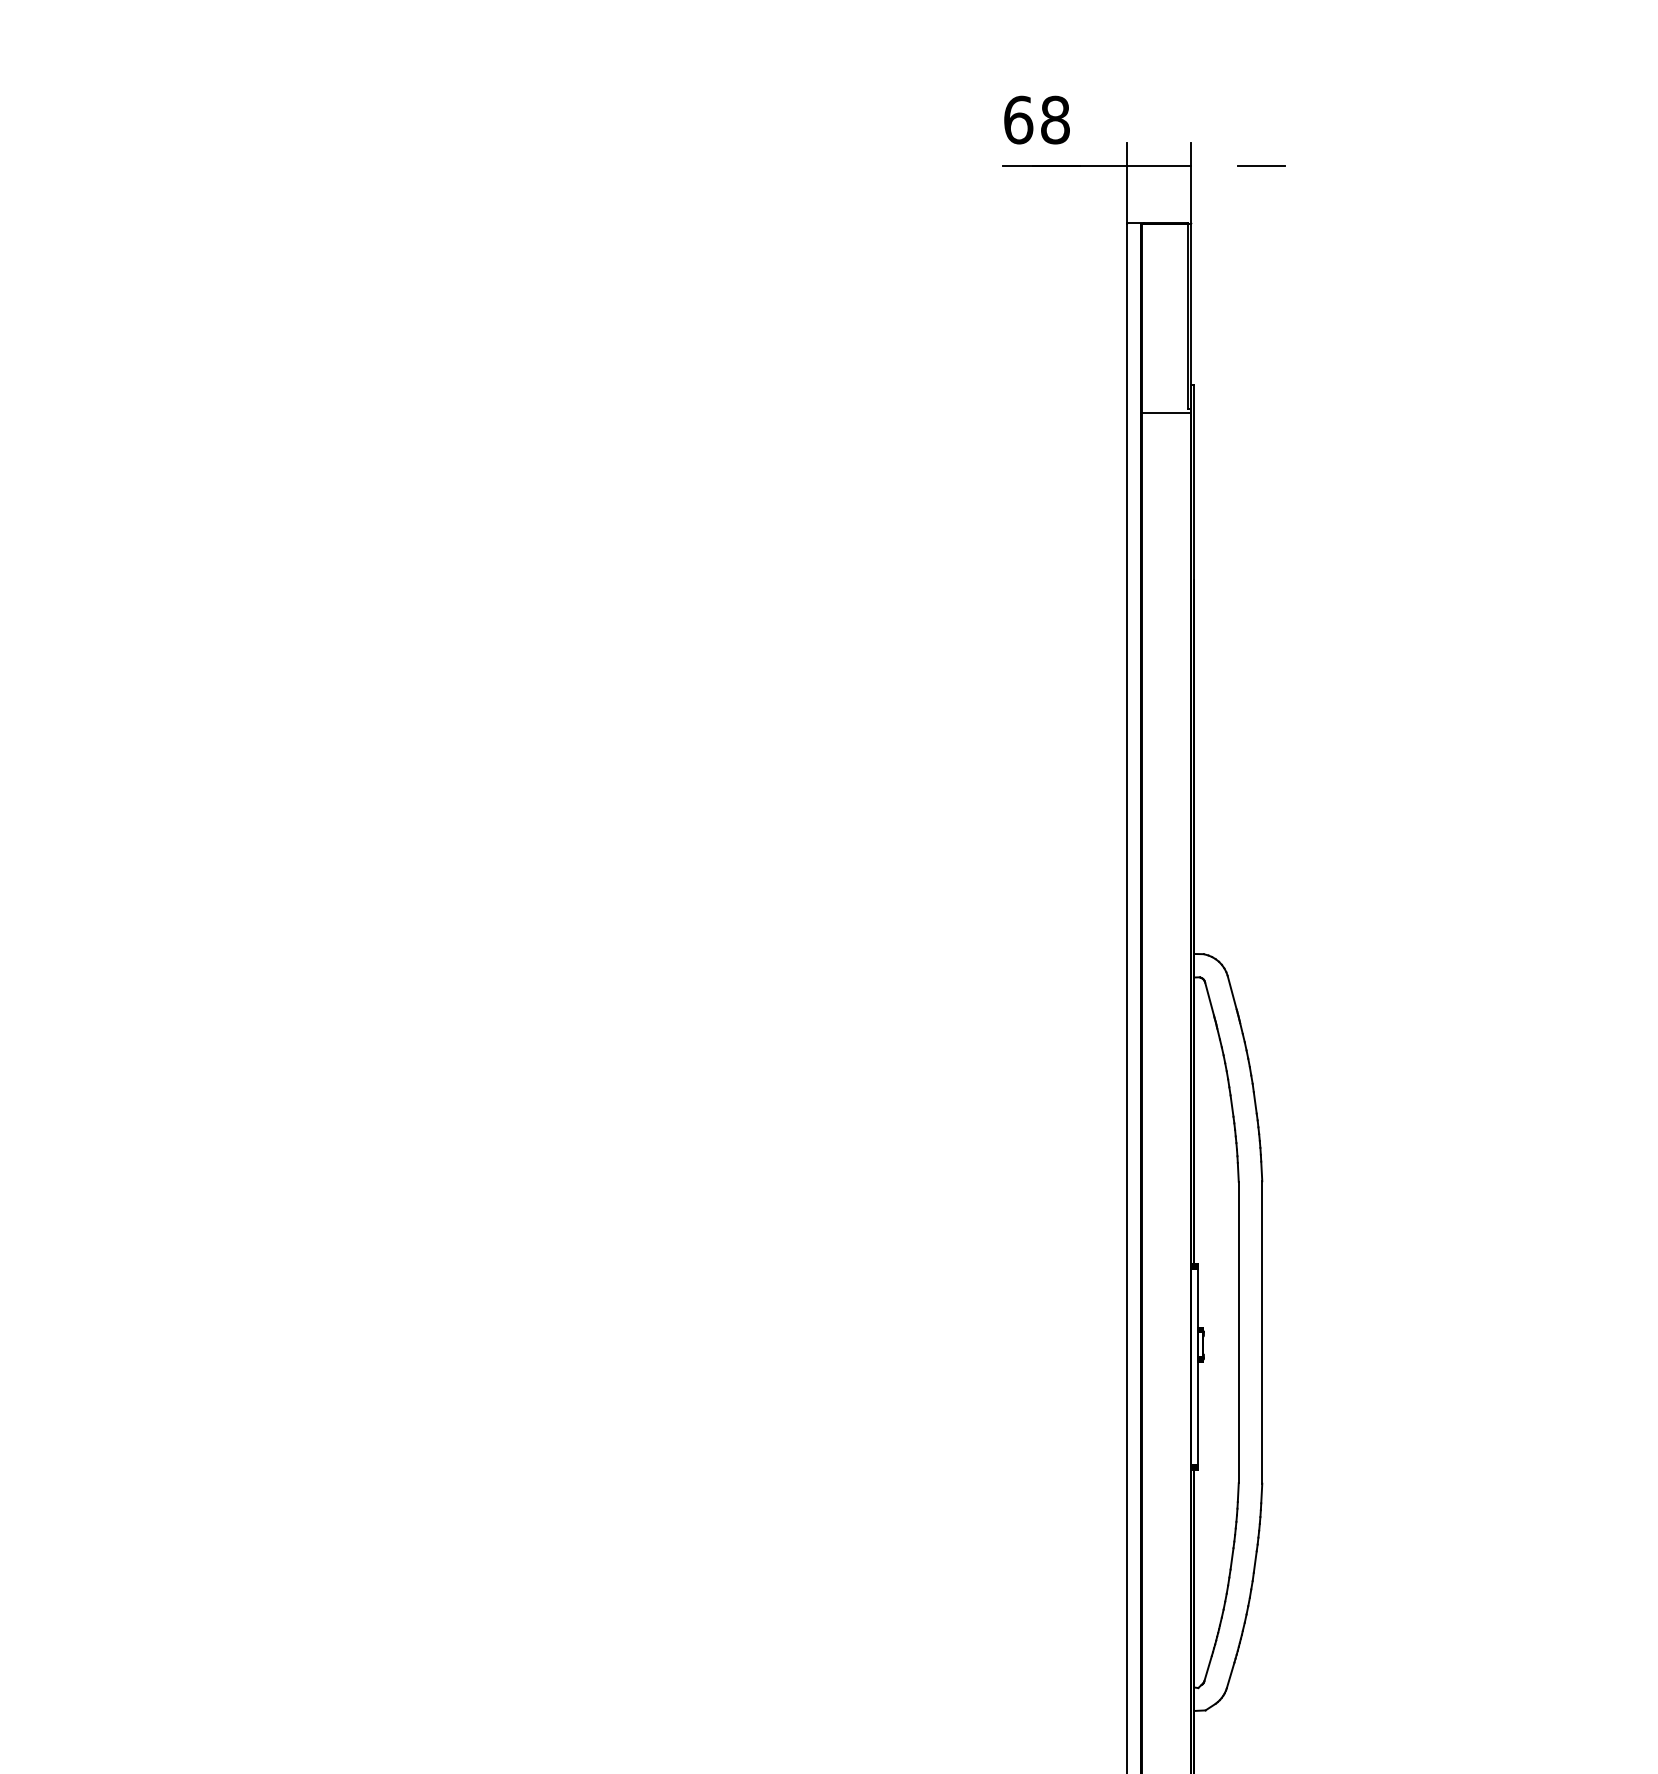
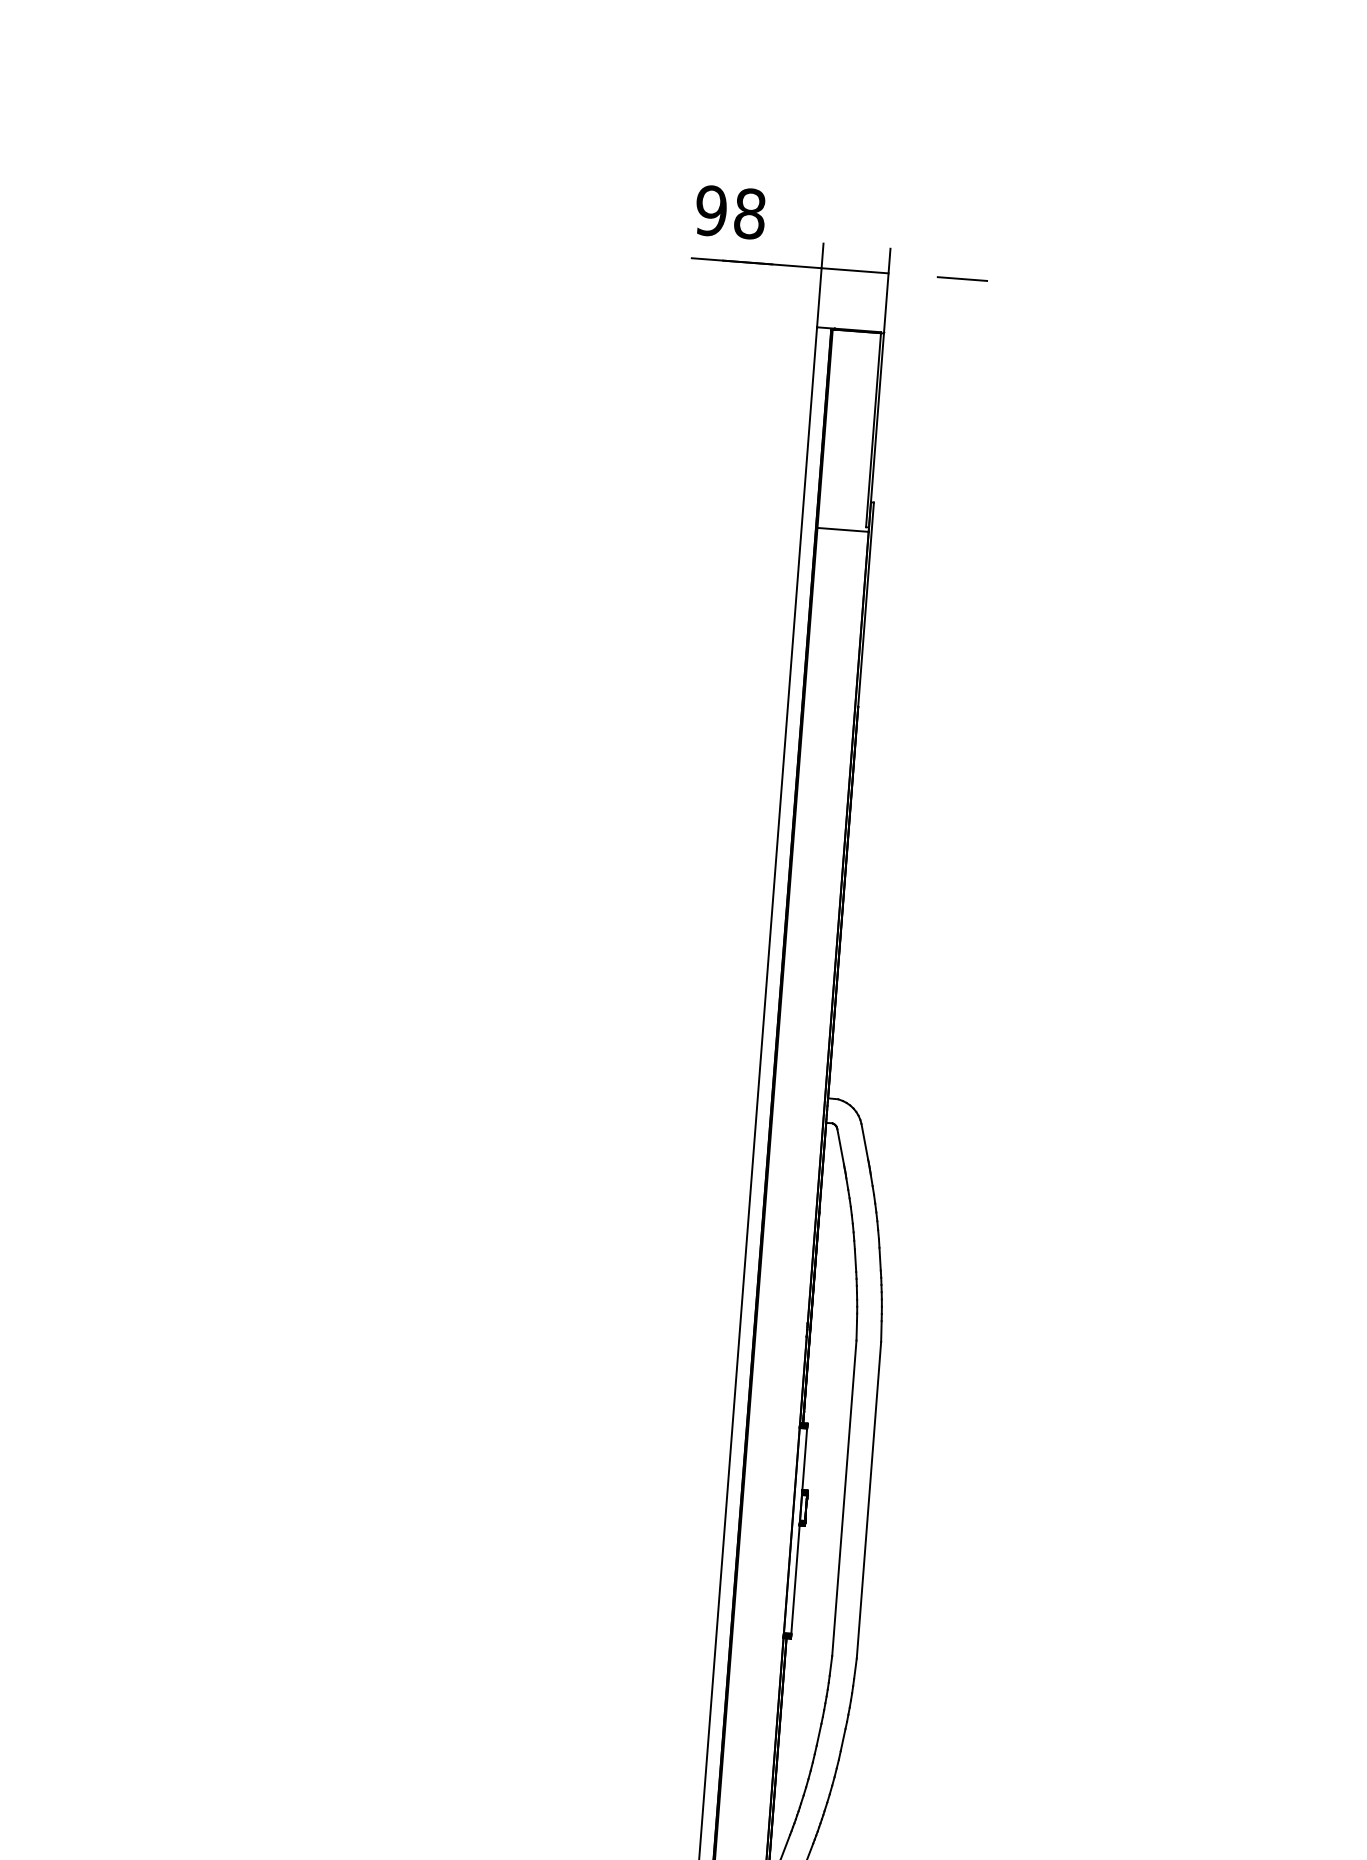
text: (1018, 119) -> (711, 210), 68 -> 98

